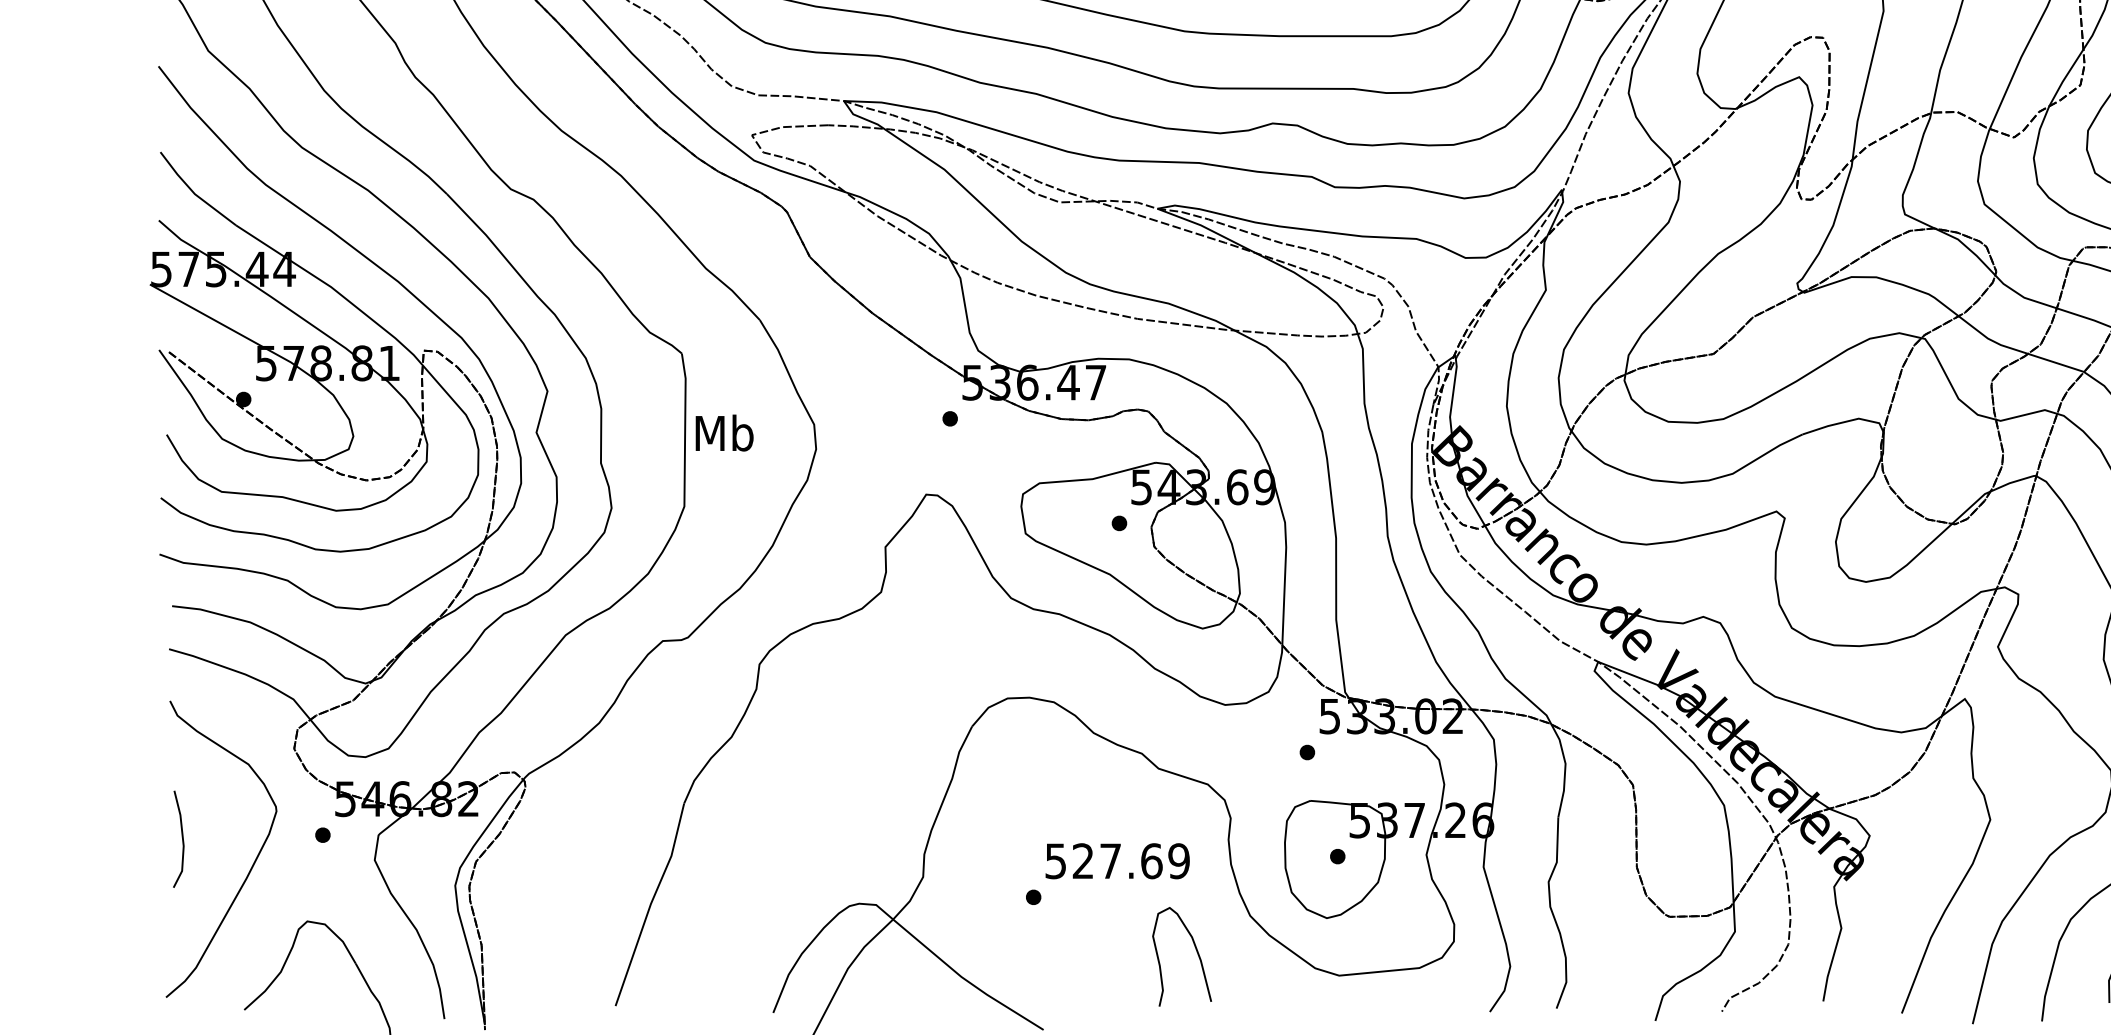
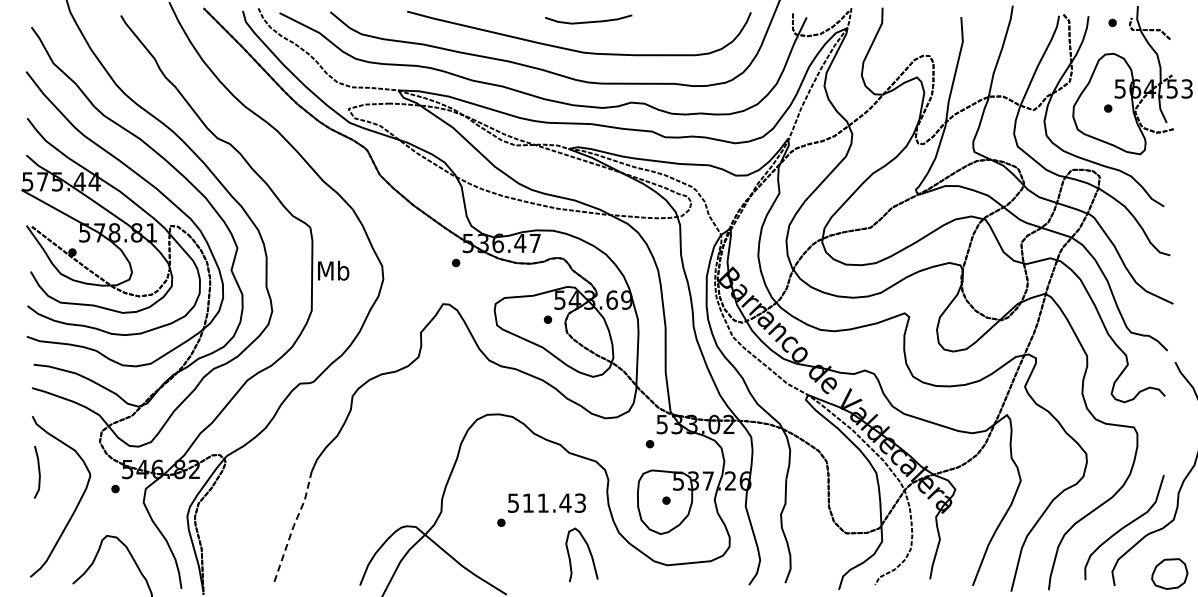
line: (181, 837) -> (38, 471), moved
text: (1131, 859) -> (554, 502), 527.69 -> 511.43
line: (650, 904) -> (293, 526), solid -> dashed

